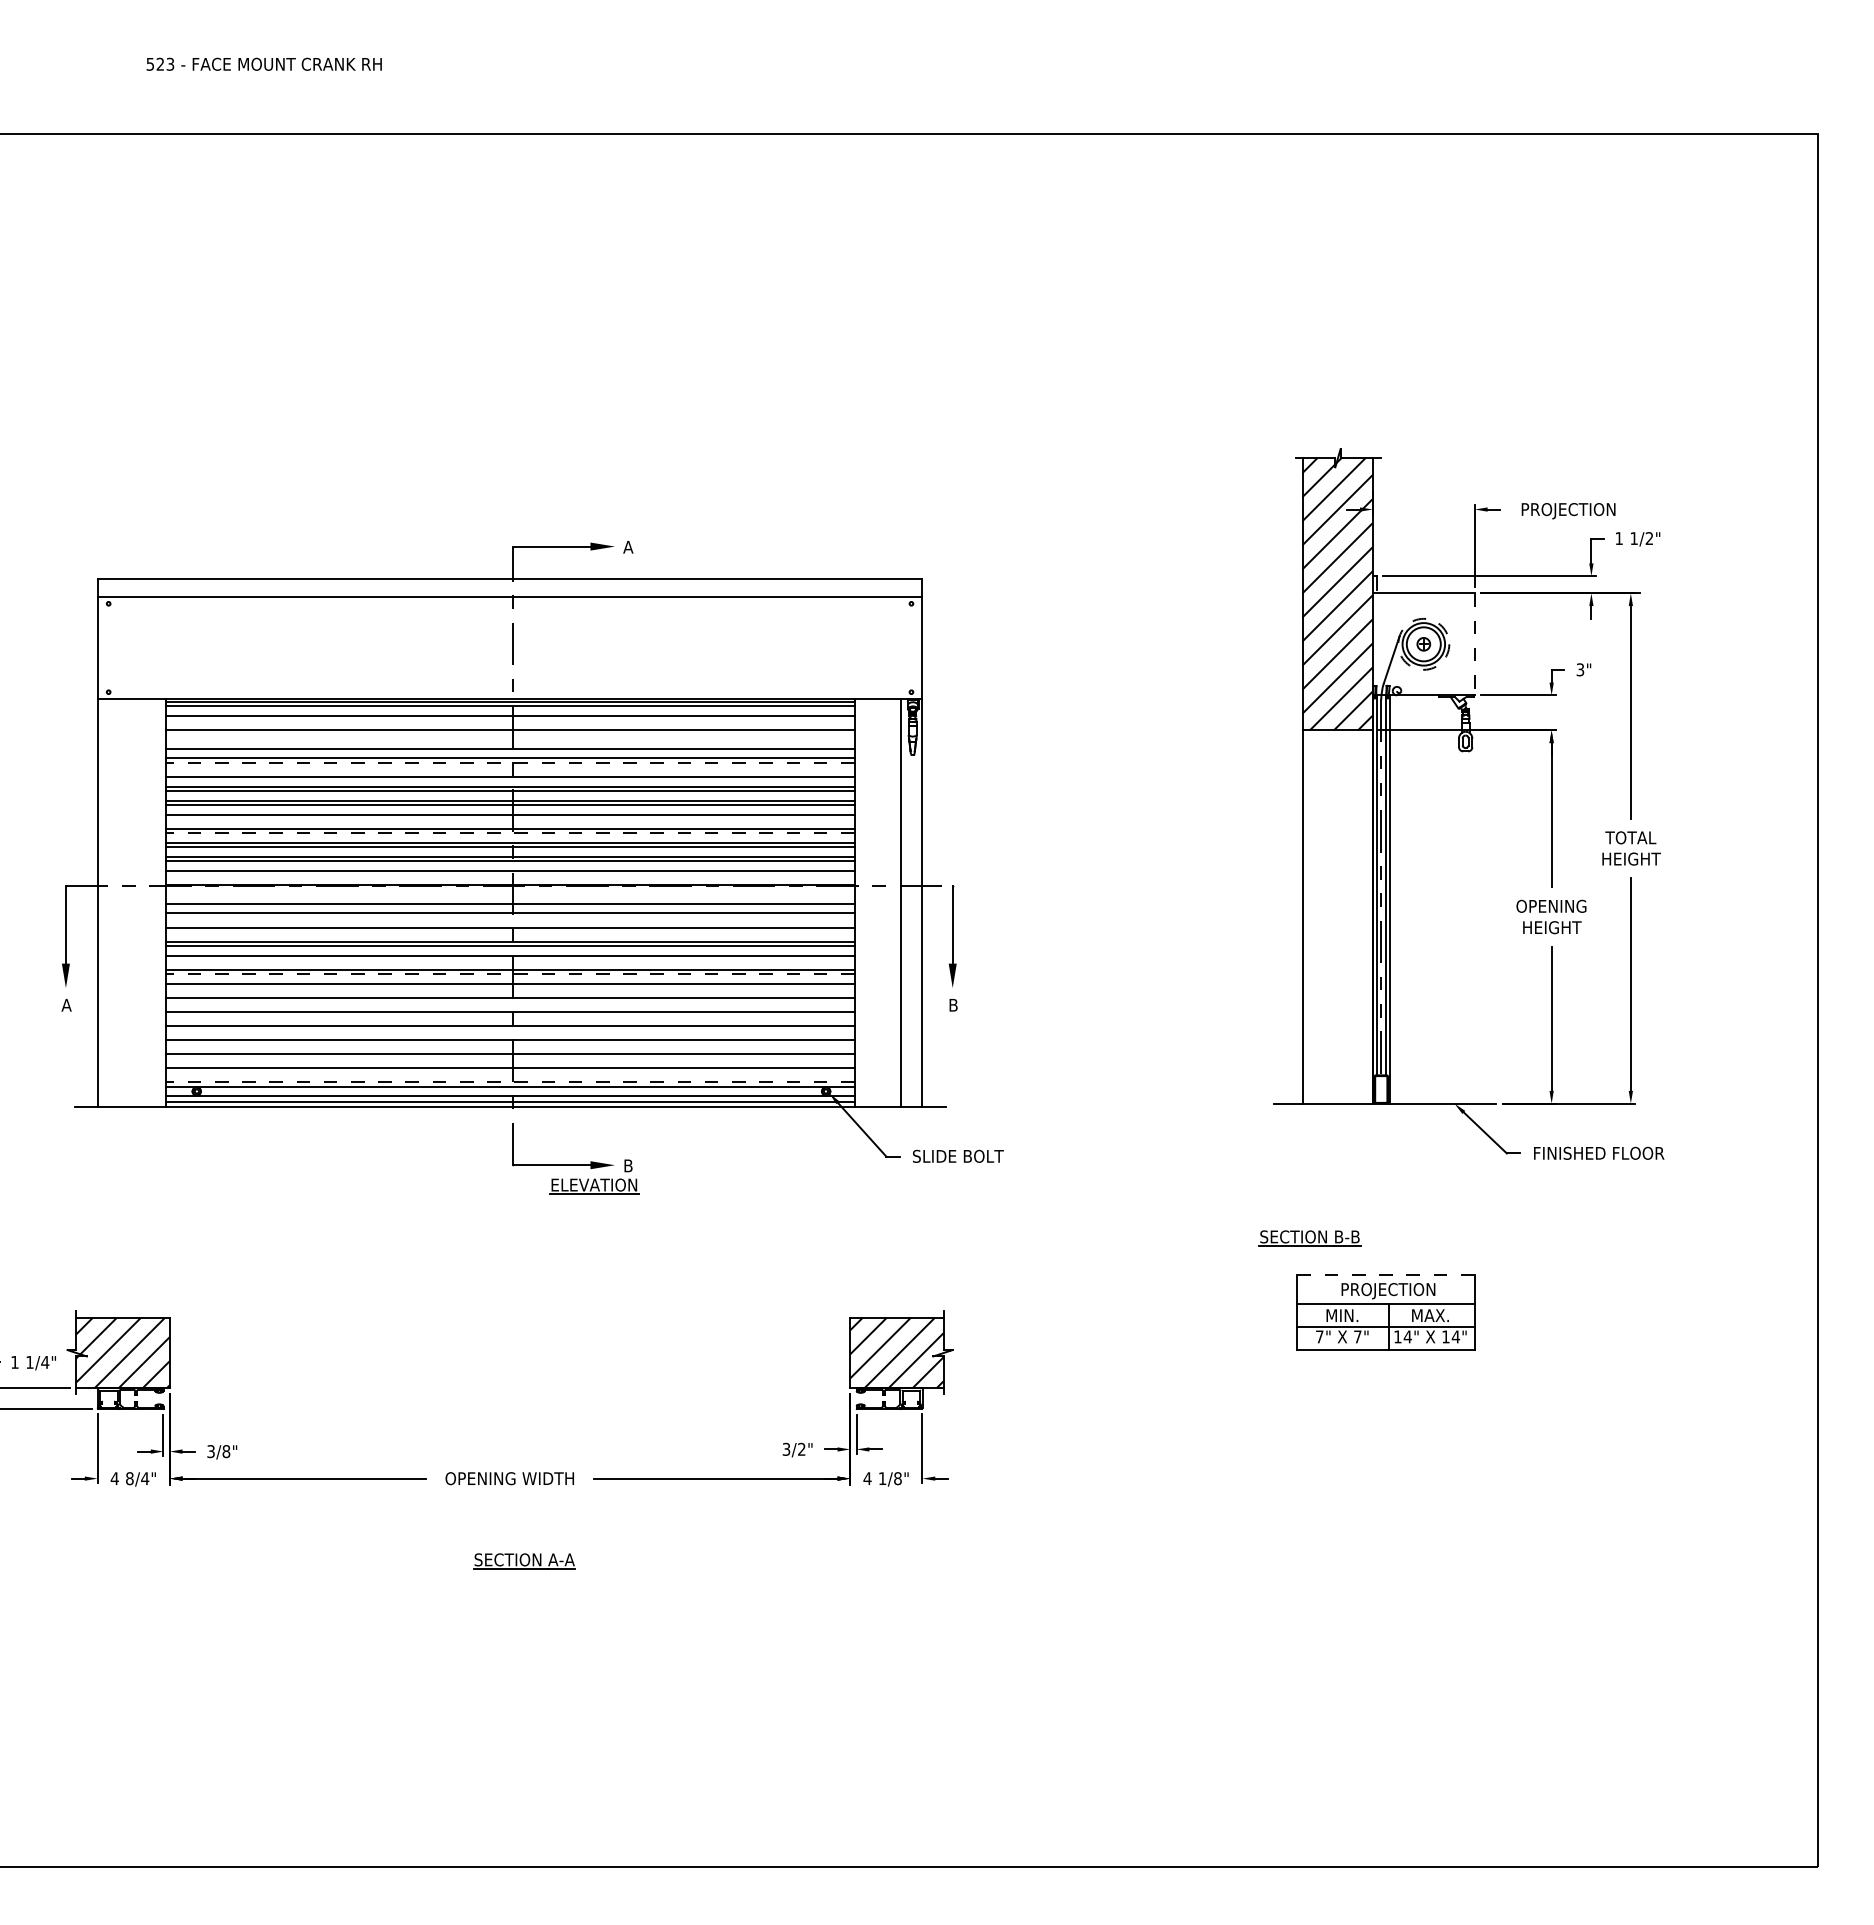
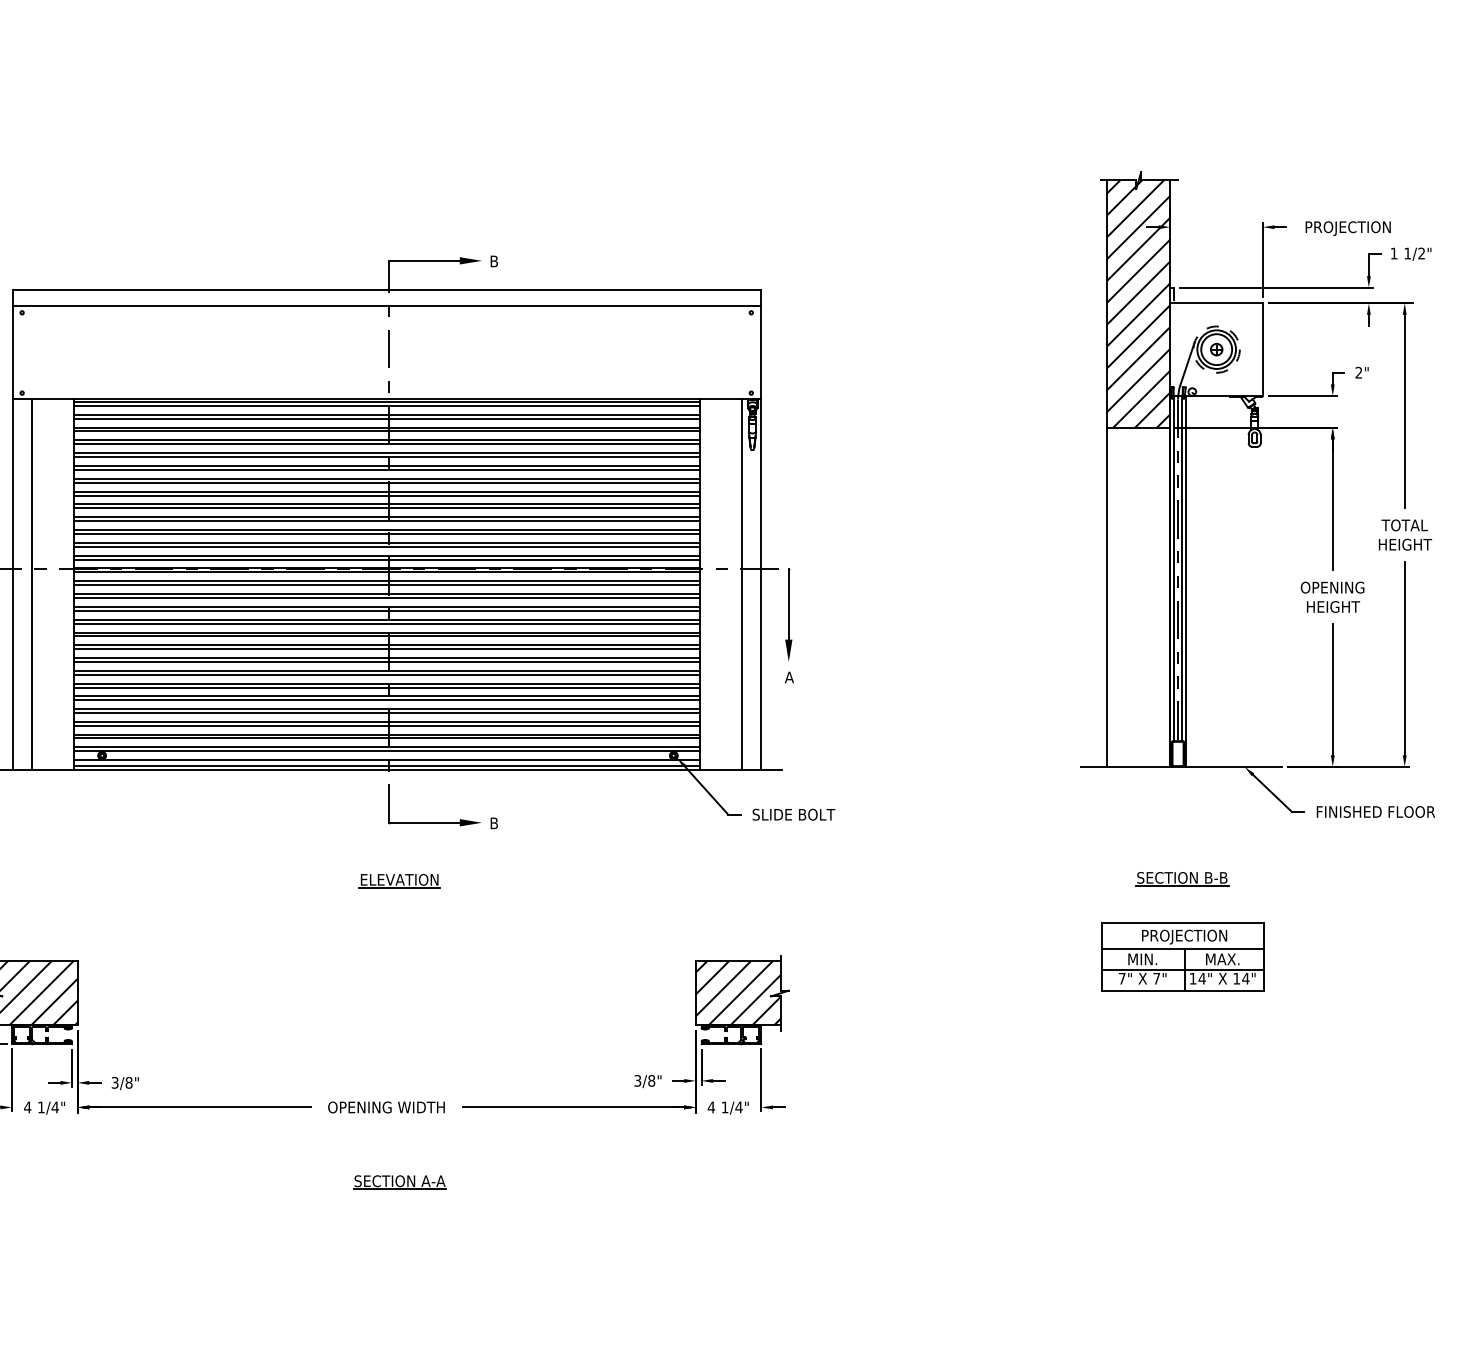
text: (628, 546) -> (494, 260), A -> B
line: (1474, 644) -> (1262, 349), dashed -> solid
text: (1580, 669) -> (1359, 372), 3" -> 2"
line: (509, 720) -> (386, 418), added
line: (509, 734) -> (386, 431), added
line: (509, 744) -> (386, 440), added
line: (509, 762) -> (386, 456), dashed -> solid
line: (509, 772) -> (386, 466), added
line: (509, 819) -> (386, 508), added
line: (509, 833) -> (386, 521), dashed -> solid
line: (509, 875) -> (386, 559), added
line: (509, 889) -> (386, 572), added
line: (509, 899) -> (386, 581), added
line: (119, 902) -> (31, 584), added
line: (509, 917) -> (386, 597), added
line: (509, 931) -> (386, 610), added
line: (509, 960) -> (386, 636), added
line: (509, 974) -> (386, 649), dashed -> solid
line: (509, 988) -> (386, 662), added
line: (509, 1002) -> (386, 674), added
text: (953, 1005) -> (789, 677), B -> A
line: (509, 1016) -> (386, 687), added
line: (509, 1030) -> (386, 700), added
line: (509, 1044) -> (386, 713), added
line: (509, 1058) -> (386, 725), added
line: (509, 1072) -> (386, 738), added
line: (509, 1082) -> (386, 747), dashed -> solid
part: (594, 1186) -> (399, 881), moved
part: (1309, 1238) -> (1181, 879), moved
line: (1386, 1275) -> (1182, 922), dashed -> solid
text: (801, 1449) -> (651, 1080), 3/2" -> 3/8"
text: (129, 1478) -> (41, 1107), 8/4" -> 1/4"
text: (897, 1478) -> (738, 1107), 1/8" -> 1/4"

